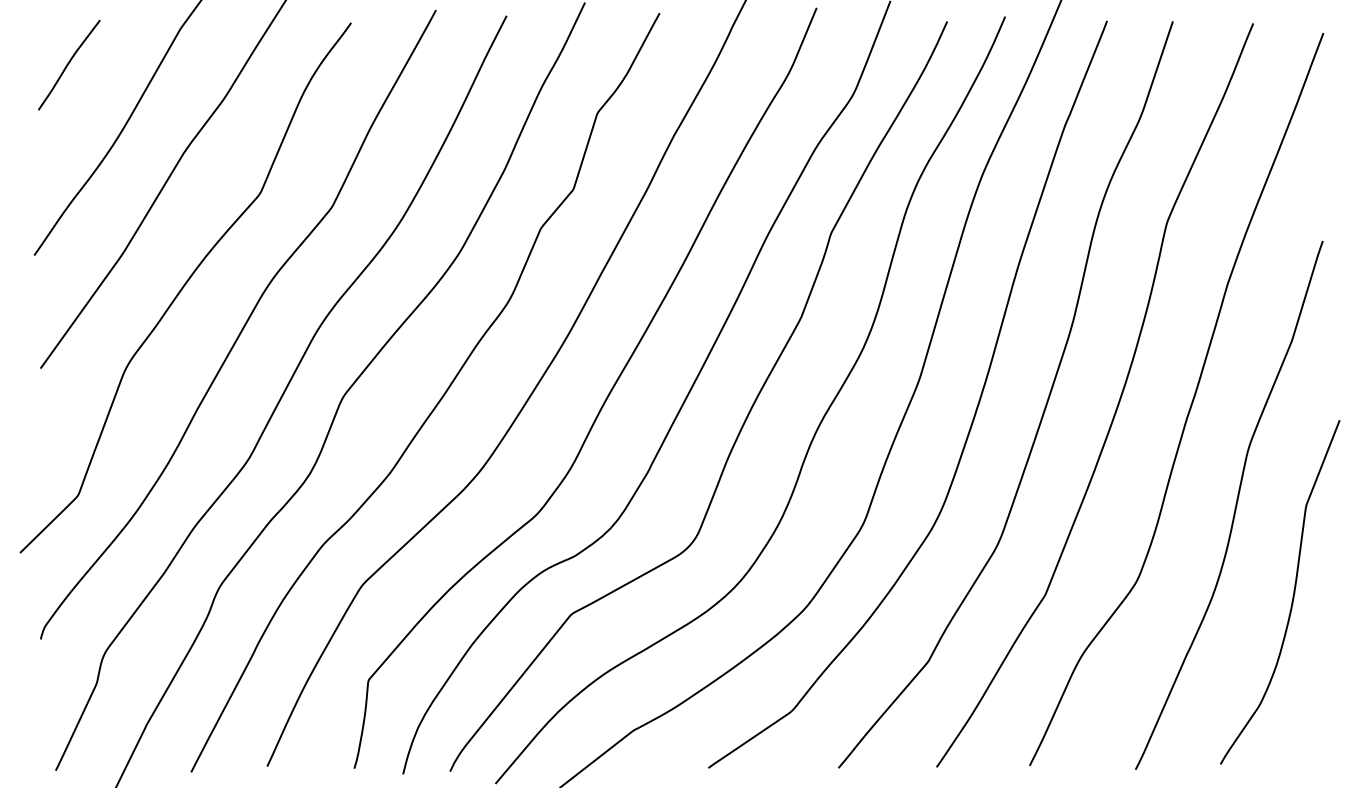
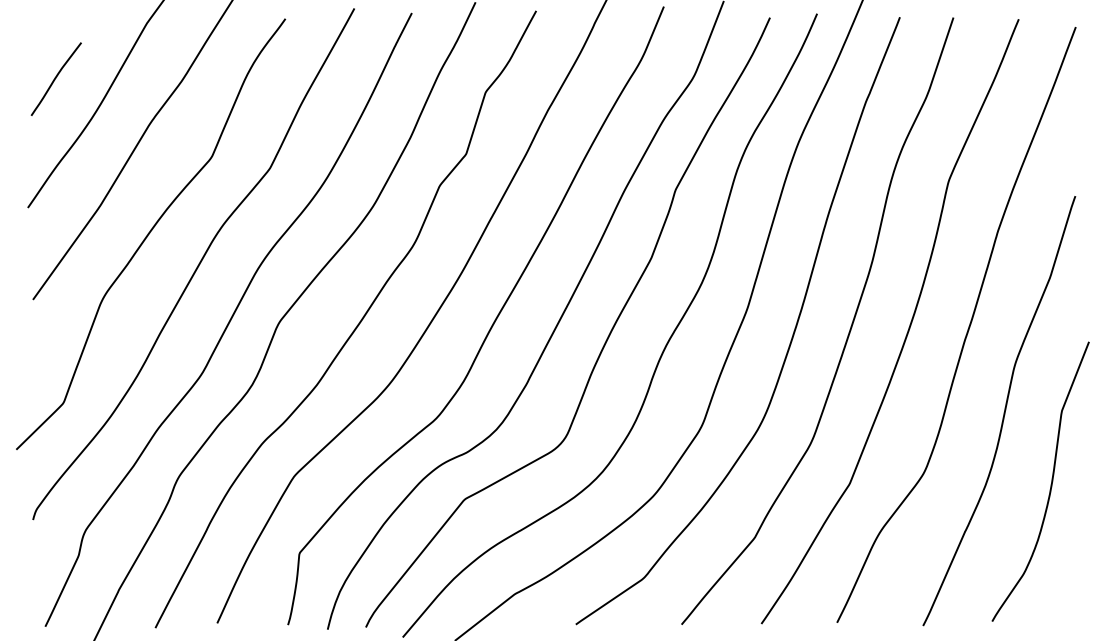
curve: (69, 63) -> (56, 77), moved

